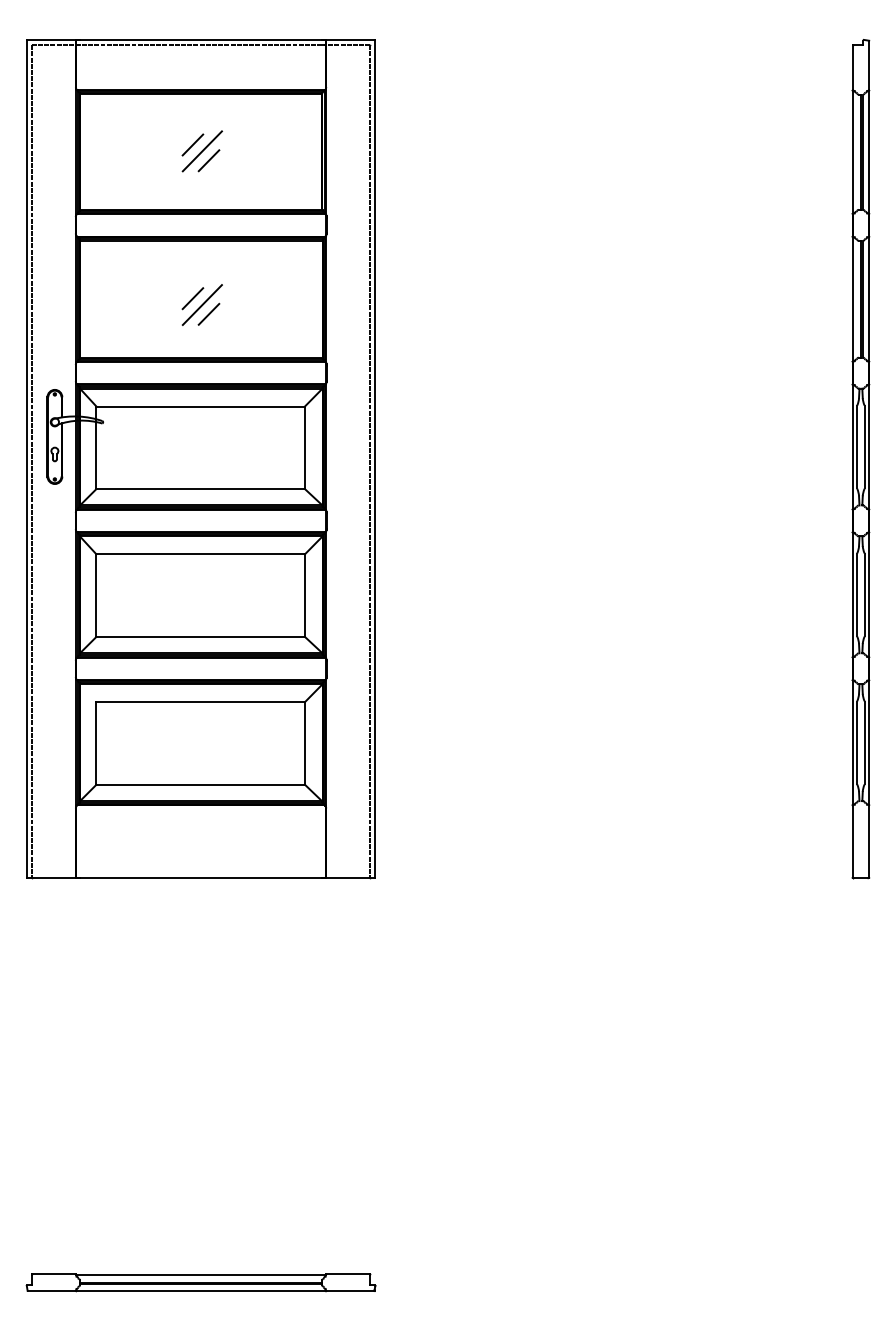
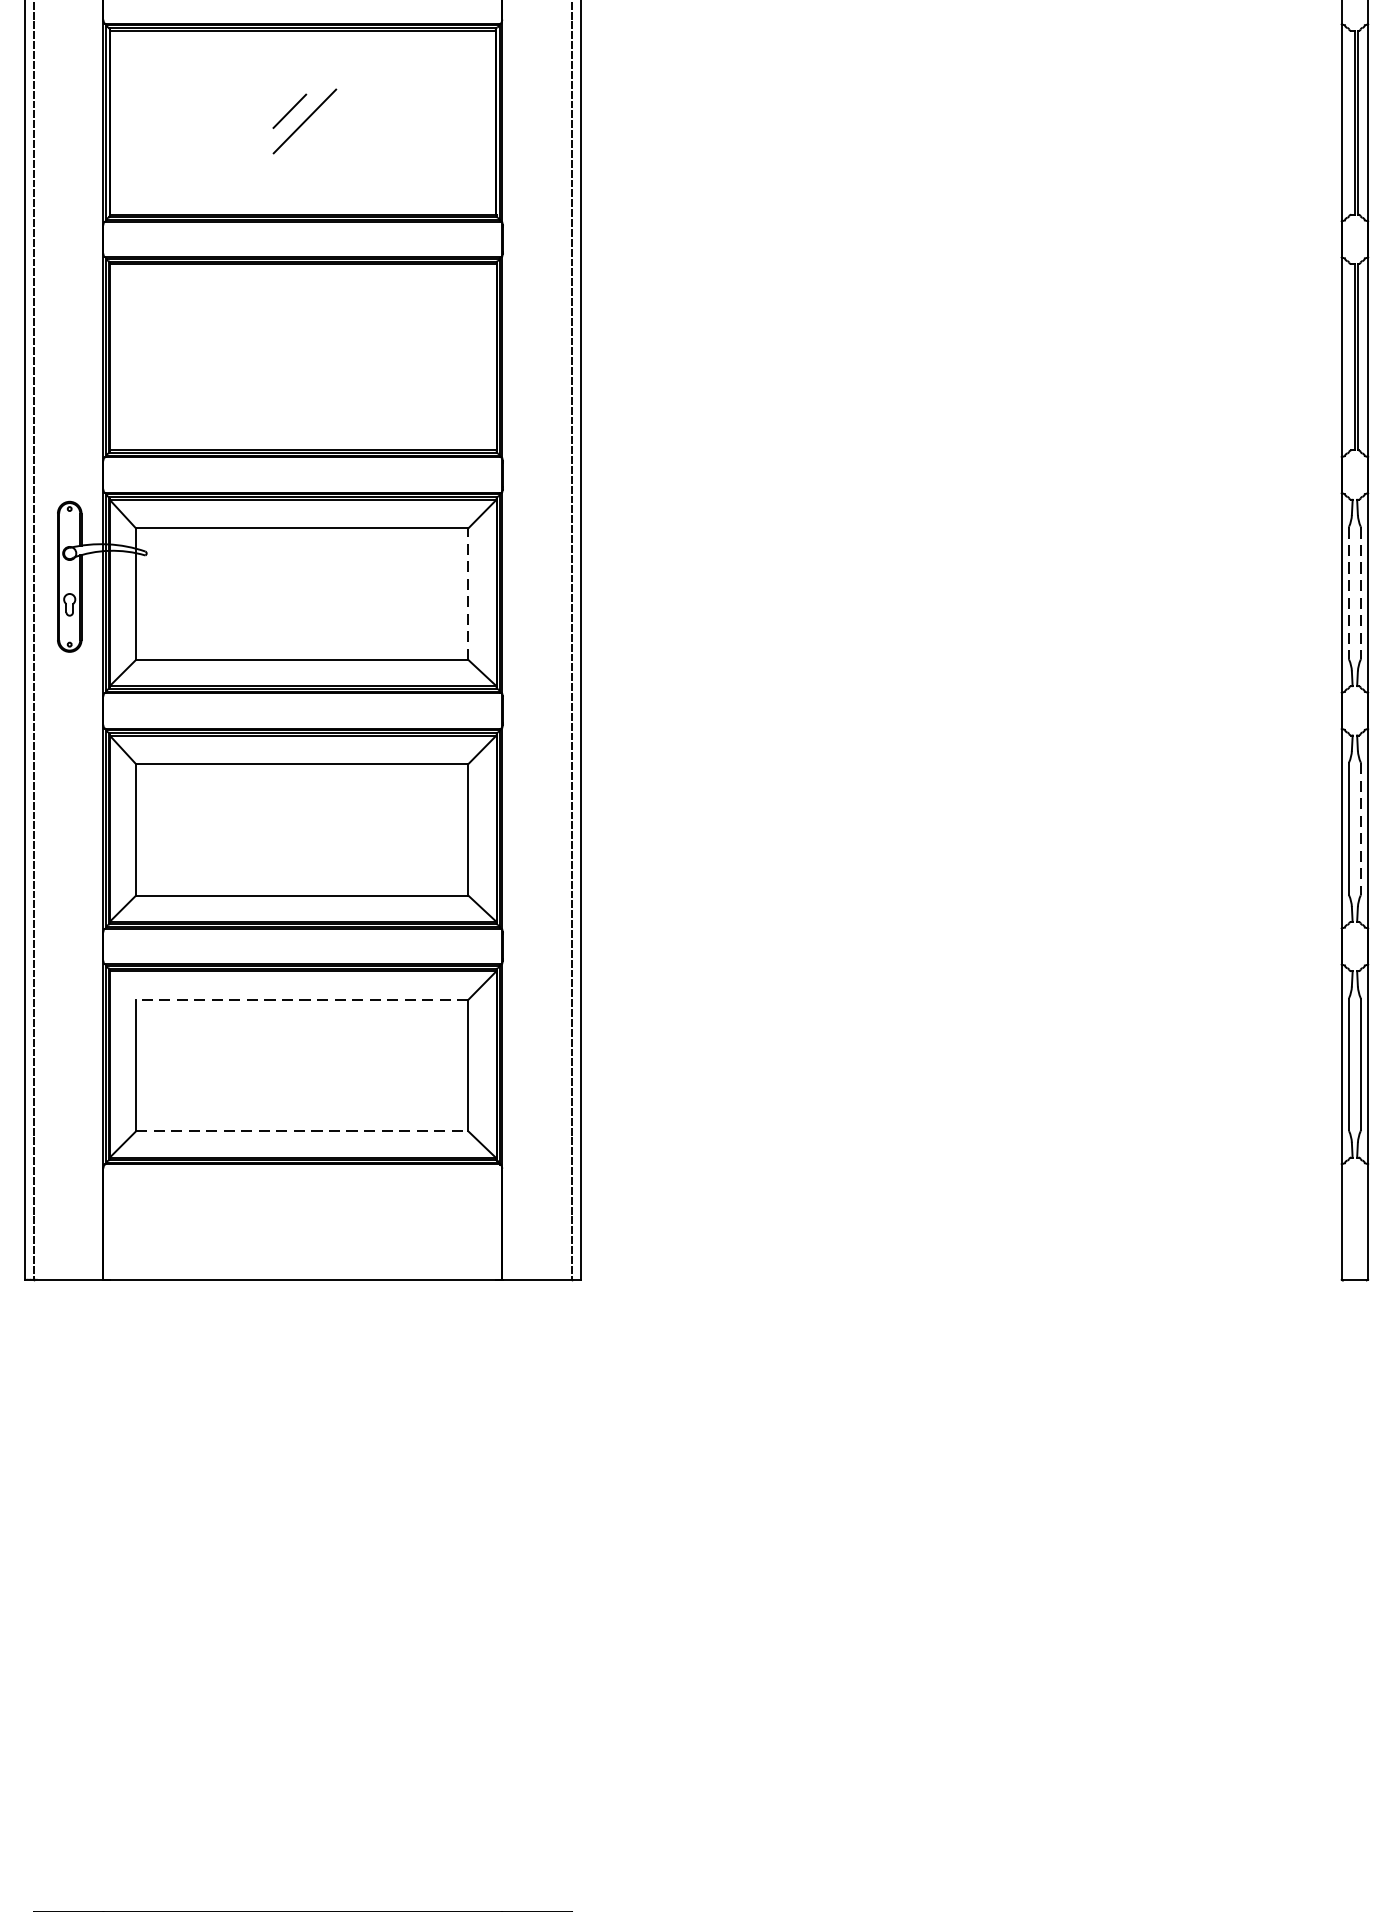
line: (208, 160) -> (314, 136), removed
line: (192, 298) -> (289, 356), removed
line: (201, 305) -> (303, 367), removed
line: (208, 313) -> (314, 380), removed
line: (304, 447) -> (467, 593), solid -> dashed
line: (857, 447) -> (1349, 593), solid -> dashed
line: (864, 447) -> (1360, 593), solid -> dashed
line: (864, 595) -> (1360, 829), solid -> dashed
line: (200, 702) -> (301, 1000), solid -> dashed
line: (201, 784) -> (303, 1131), solid -> dashed

